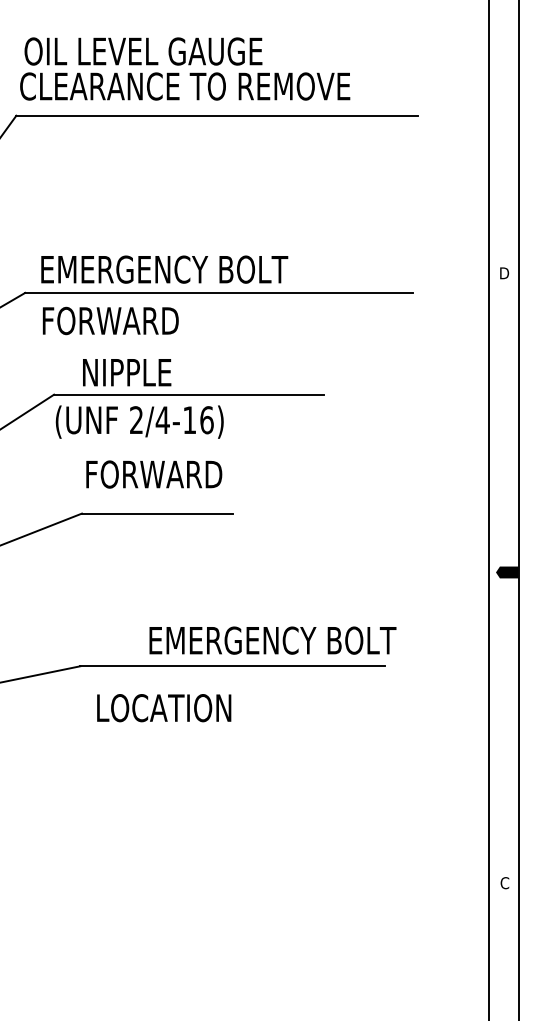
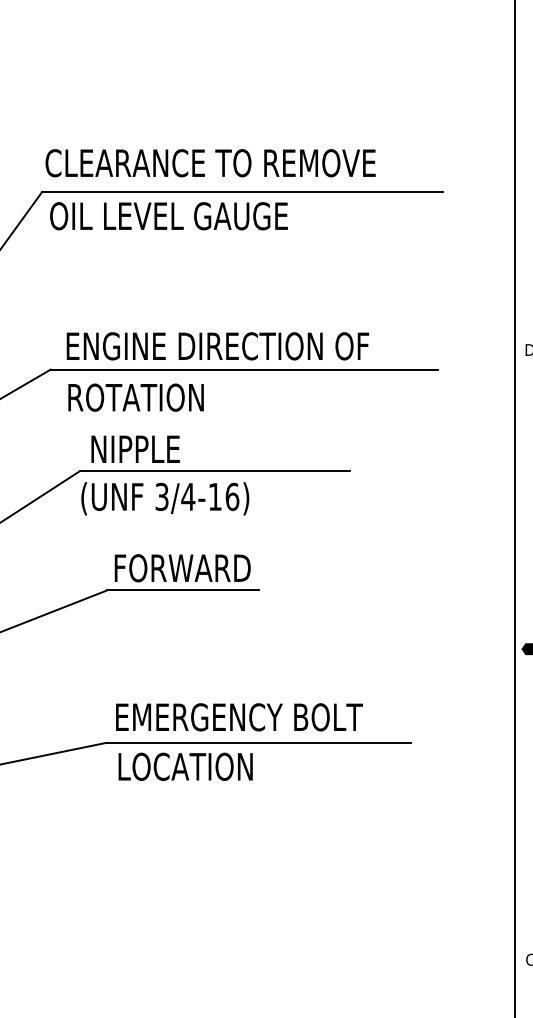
text: (143, 51) -> (168, 216), moved
text: (202, 269) -> (227, 346), EMERGENCY BOLT -> ENGINE DIRECTION OF
text: (111, 320) -> (136, 397), FORWARD -> ROTATION
text: (127, 372) -> (135, 449), moved
text: (136, 420) -> (161, 497), 2/4-16) -> 3/4-16)
text: (154, 474) -> (182, 568), moved
text: (272, 640) -> (238, 717), moved
text: (164, 708) -> (185, 767), moved

